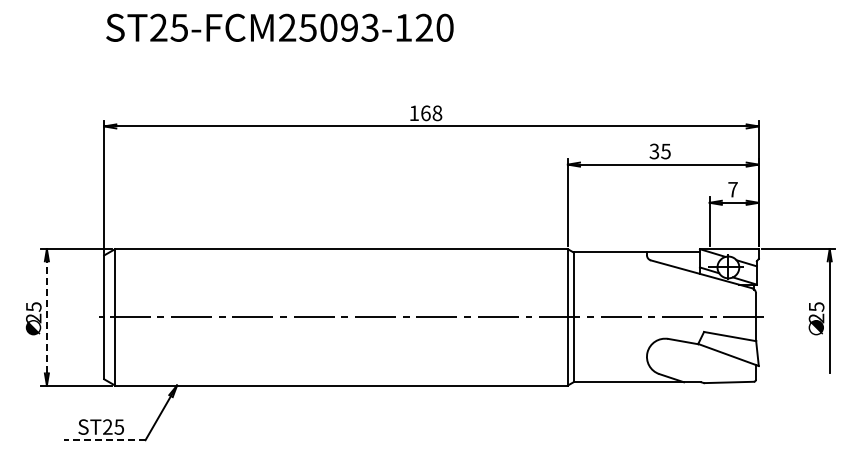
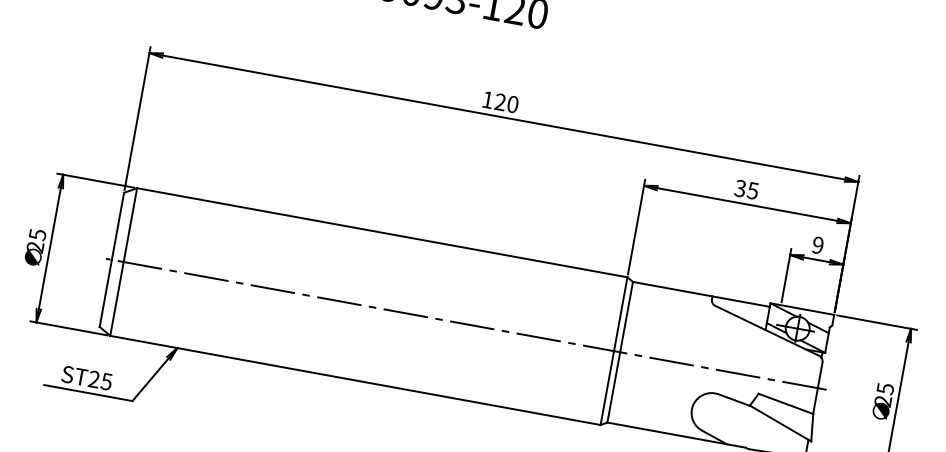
text: (431, 113) -> (506, 103), 168 -> 120
text: (732, 189) -> (817, 245), 7 -> 9
line: (46, 316) -> (49, 247), dashed -> solid
line: (104, 440) -> (87, 393), dashed -> solid

